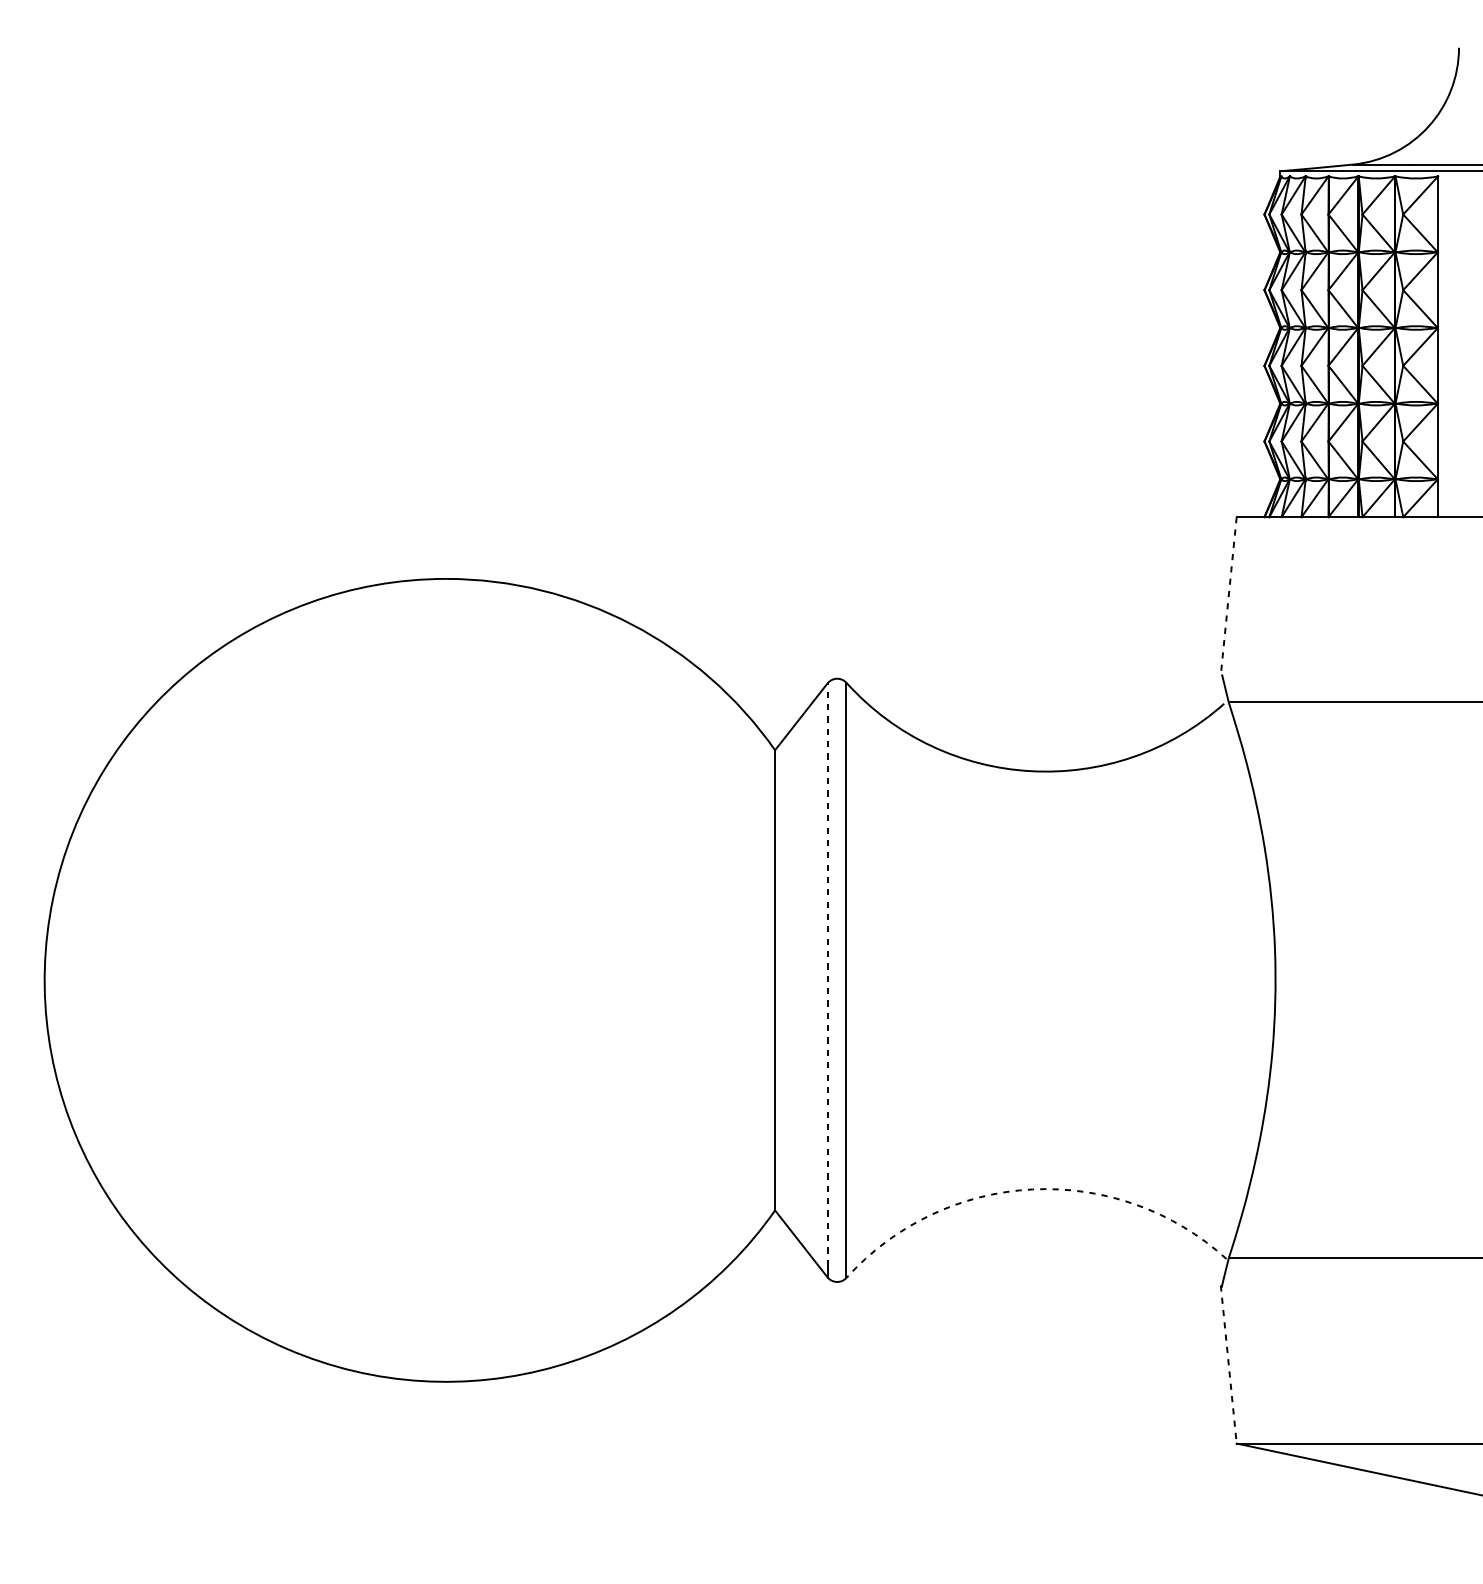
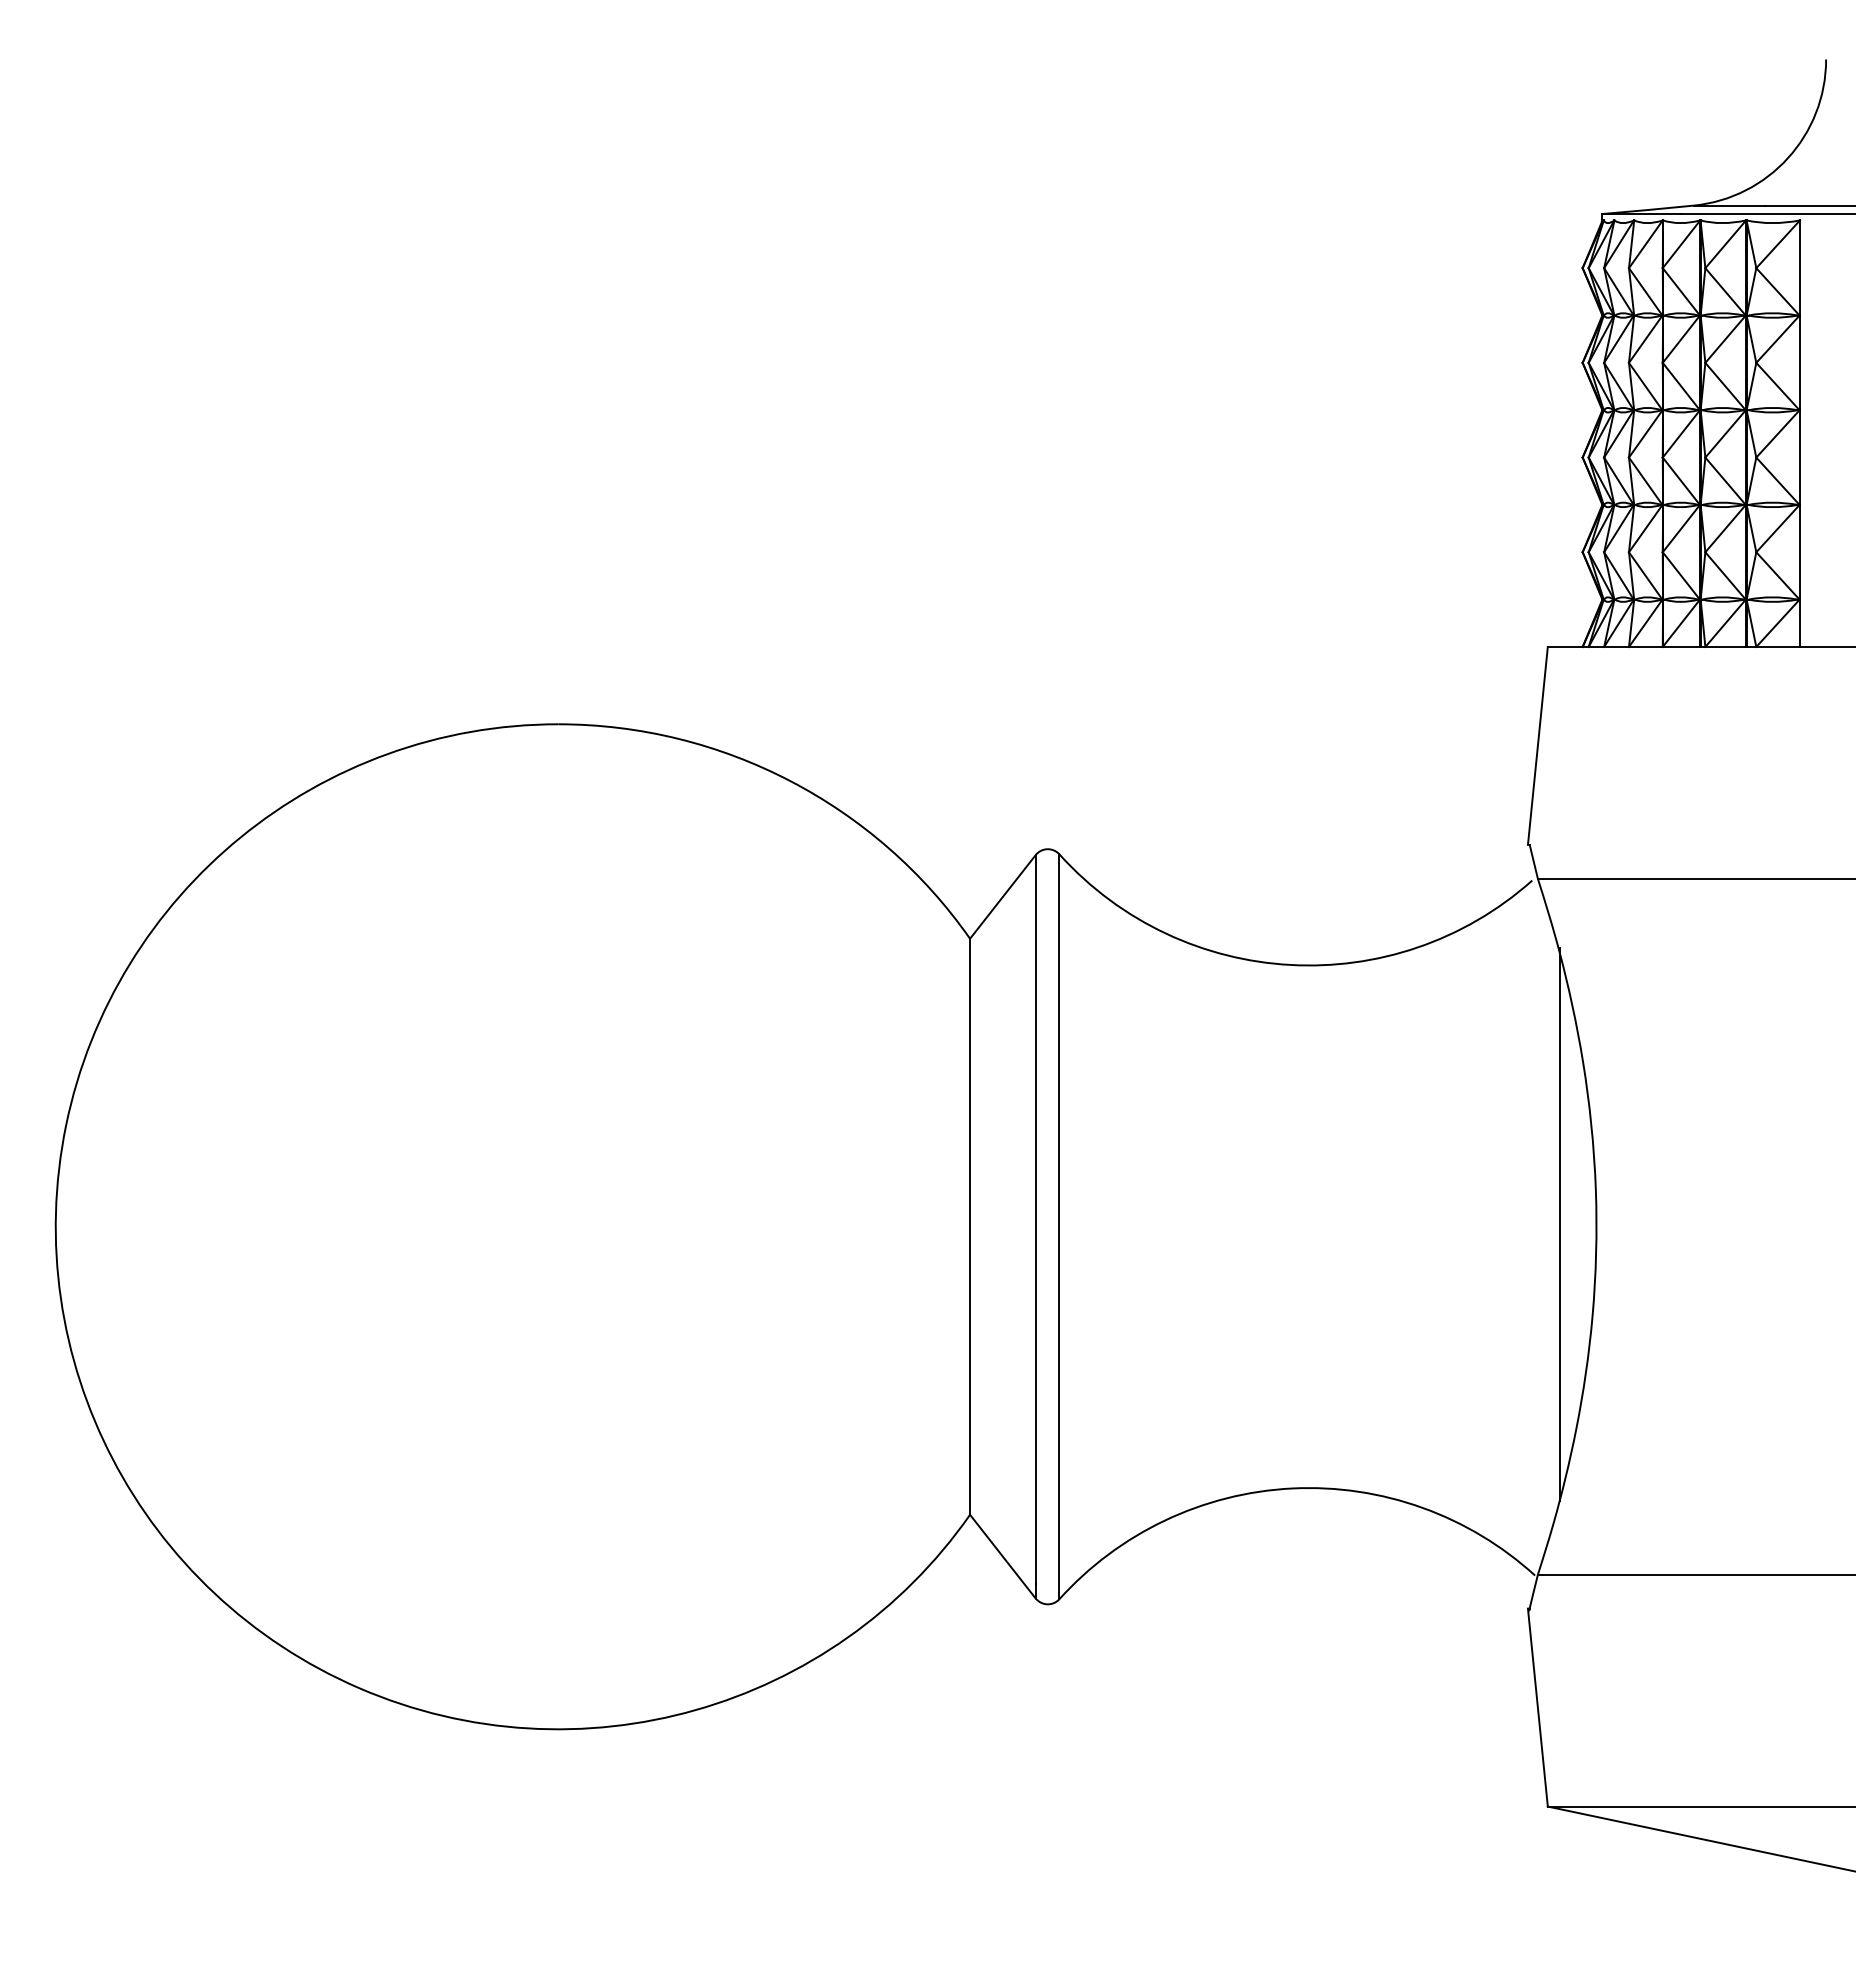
line: (1228, 596) -> (1537, 746), dashed -> solid
line: (827, 974) -> (1035, 1219), dashed -> solid
line: (1246, 978) -> (1559, 1224), added
arc: (1032, 1189) -> (1292, 1488), dashed -> solid
line: (1228, 1365) -> (1537, 1708), dashed -> solid

